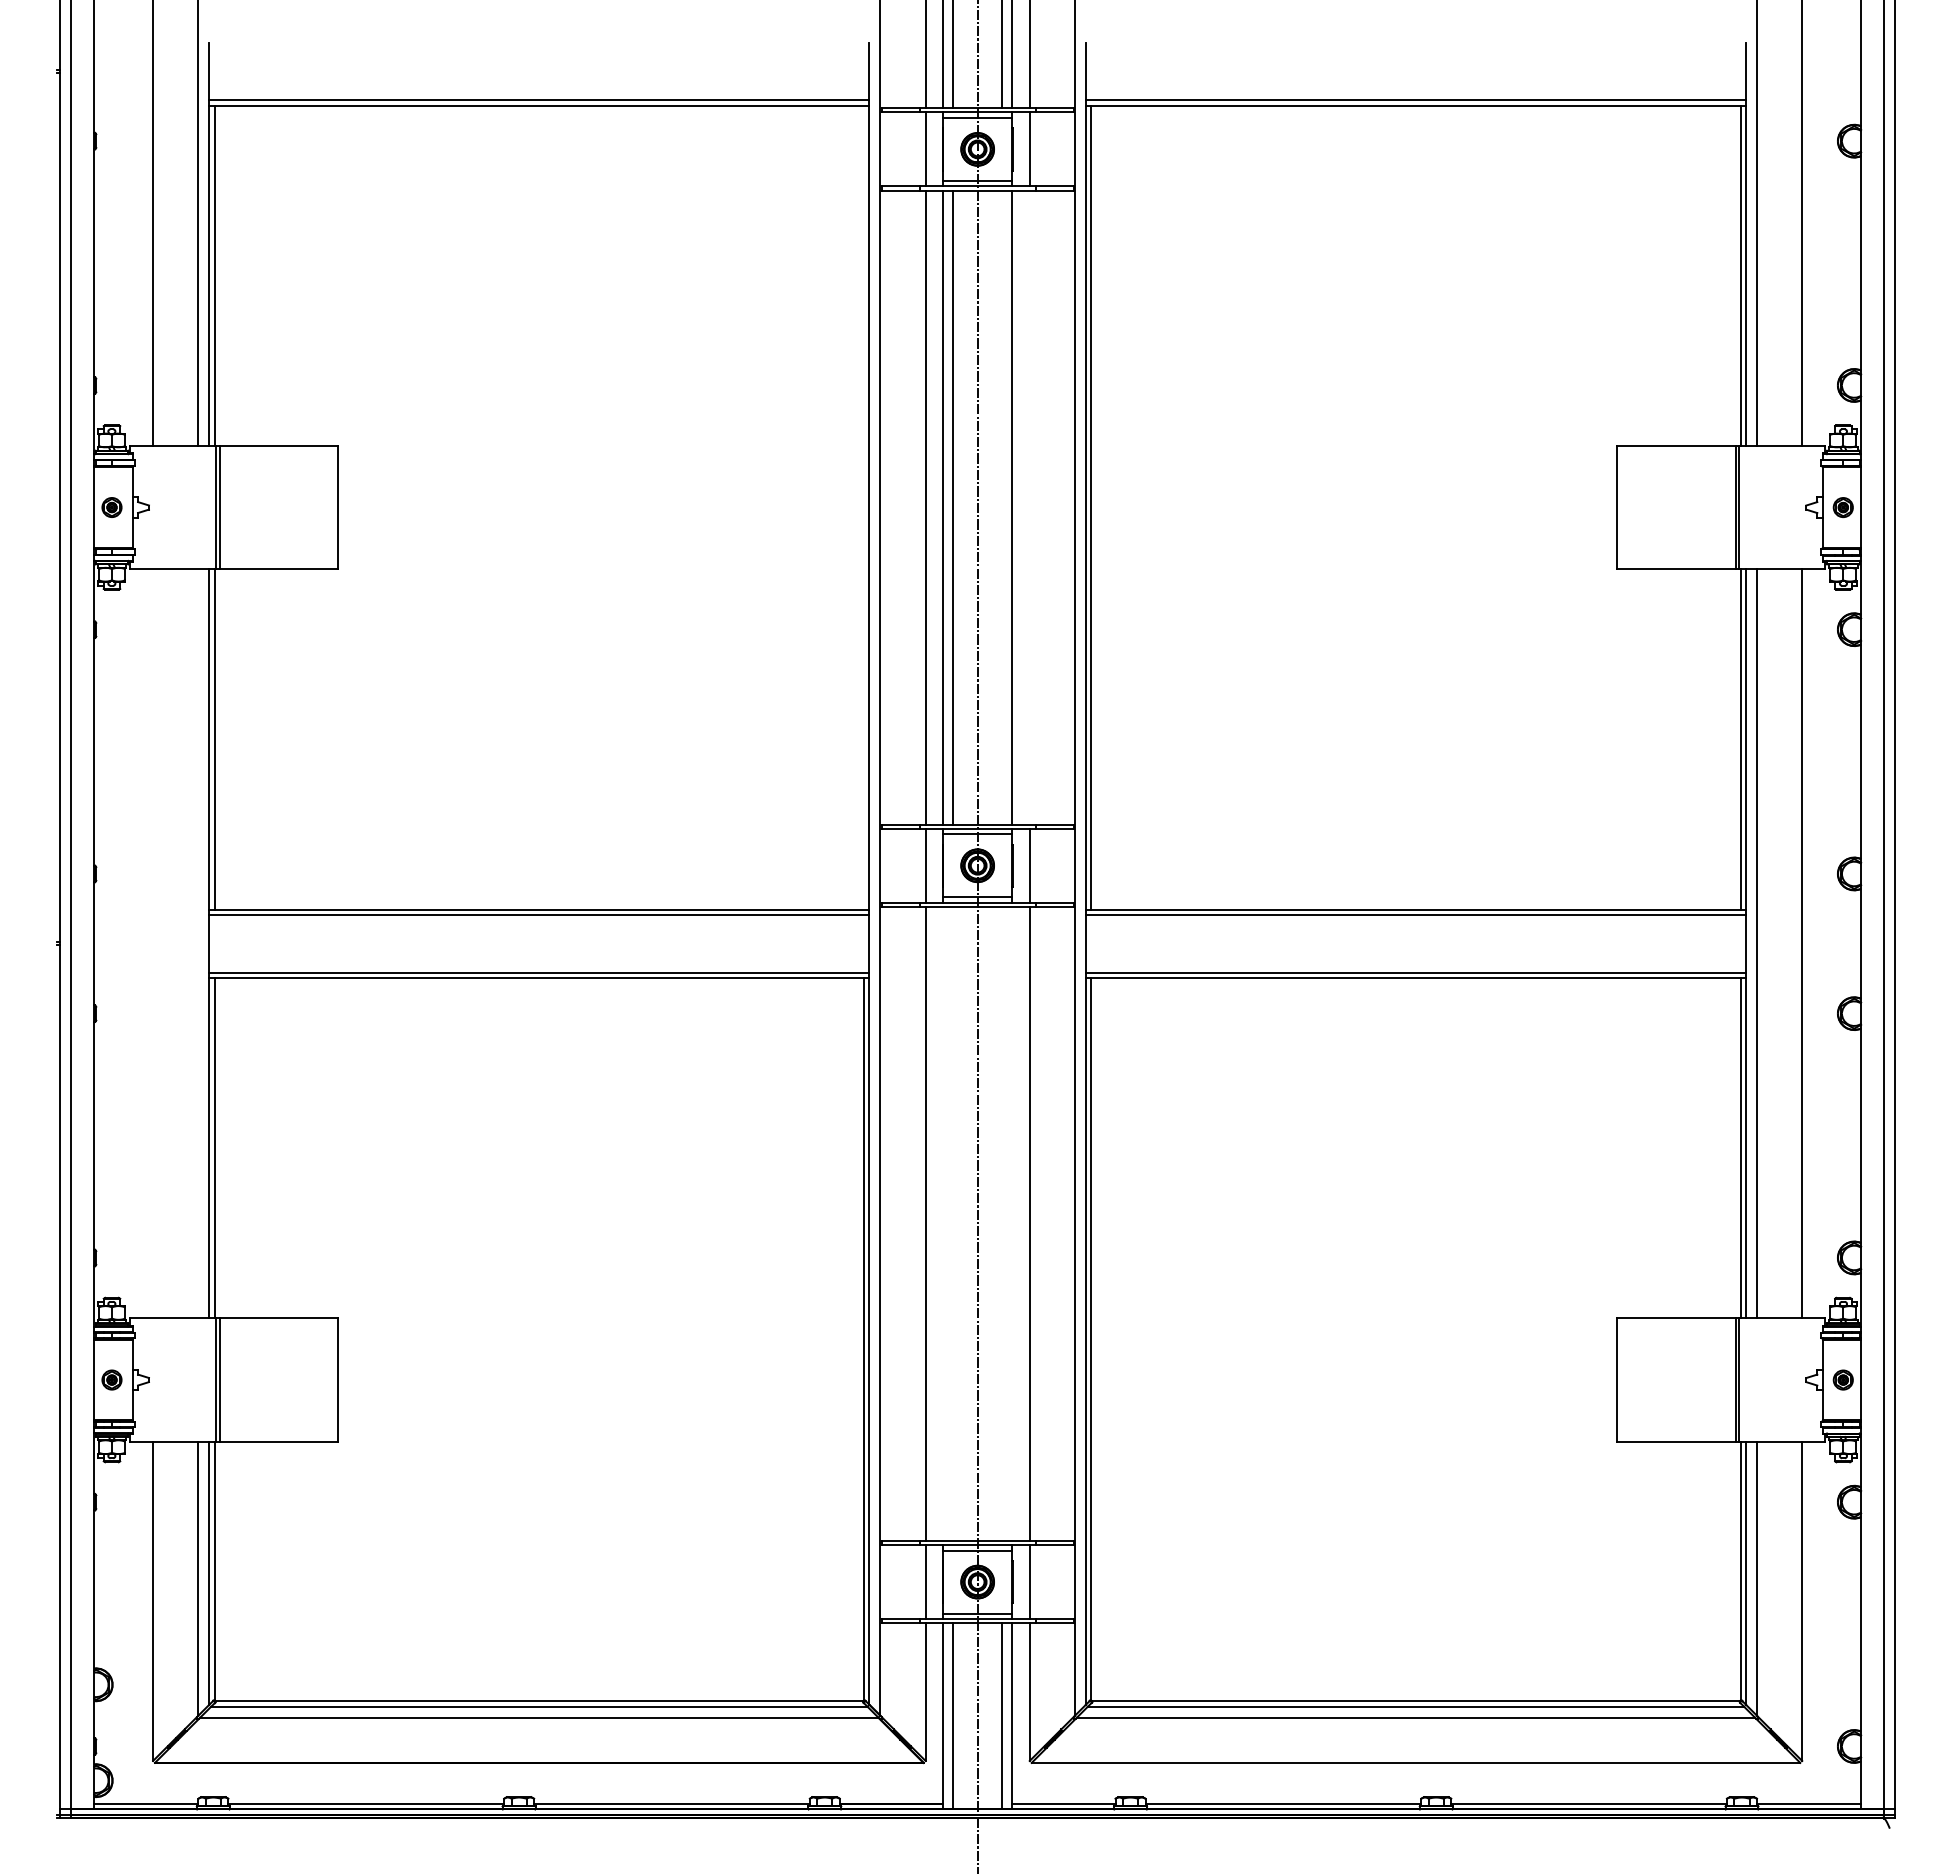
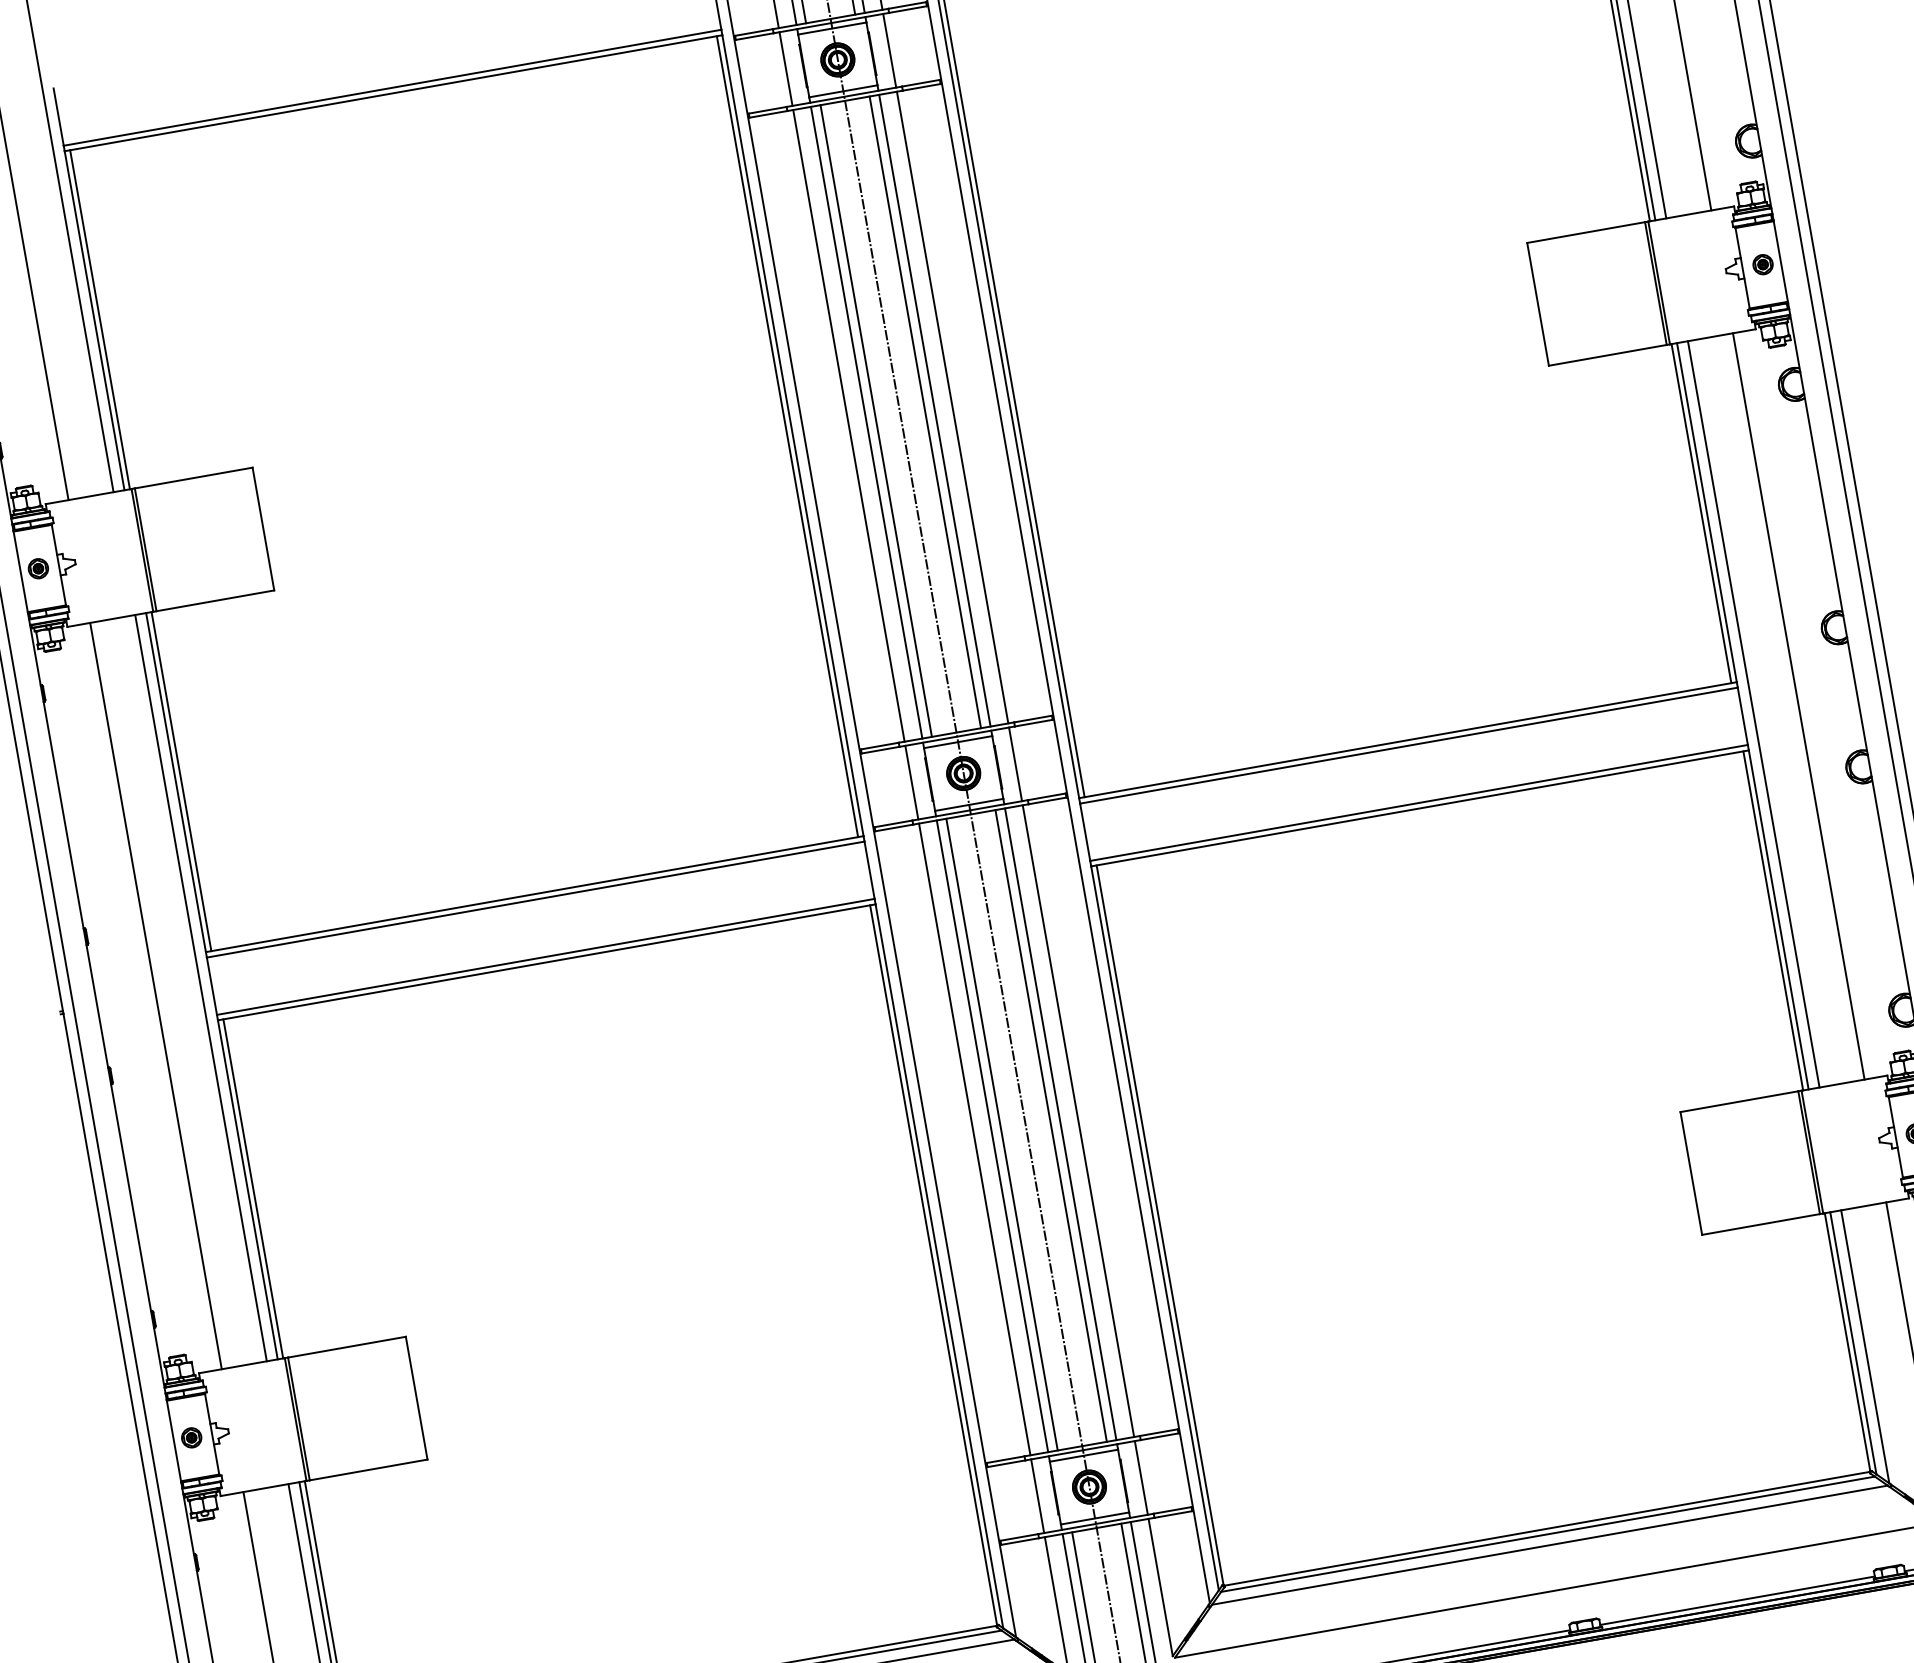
line: (863, 507) -> (787, 436), added
line: (1002, 507) -> (925, 412), added
line: (1029, 507) -> (952, 407), added
line: (153, 943) -> (156, 995), added
line: (198, 943) -> (201, 987), added
line: (943, 1223) -> (992, 1135), added
line: (953, 1223) -> (1002, 1134), added
line: (1002, 1223) -> (1051, 1125), added
line: (1011, 1223) -> (1060, 1123), added

